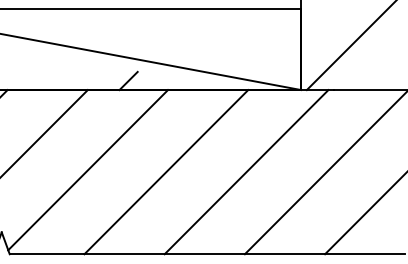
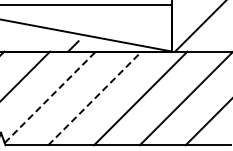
line: (88, 170) -> (50, 97), solid -> dashed
line: (167, 172) -> (95, 98), solid -> dashed

